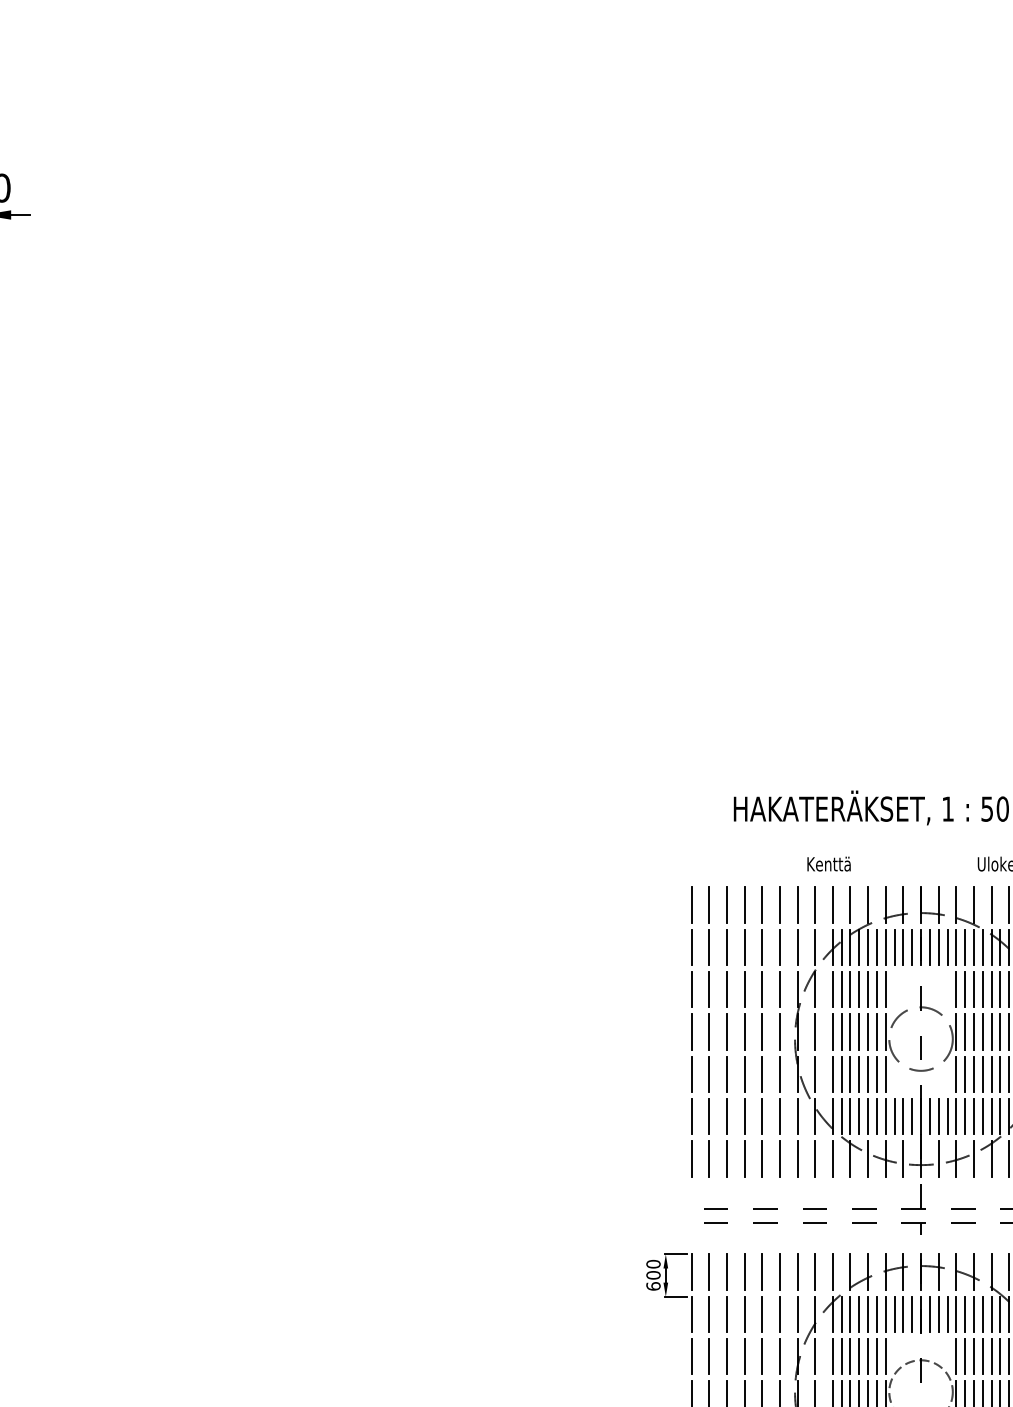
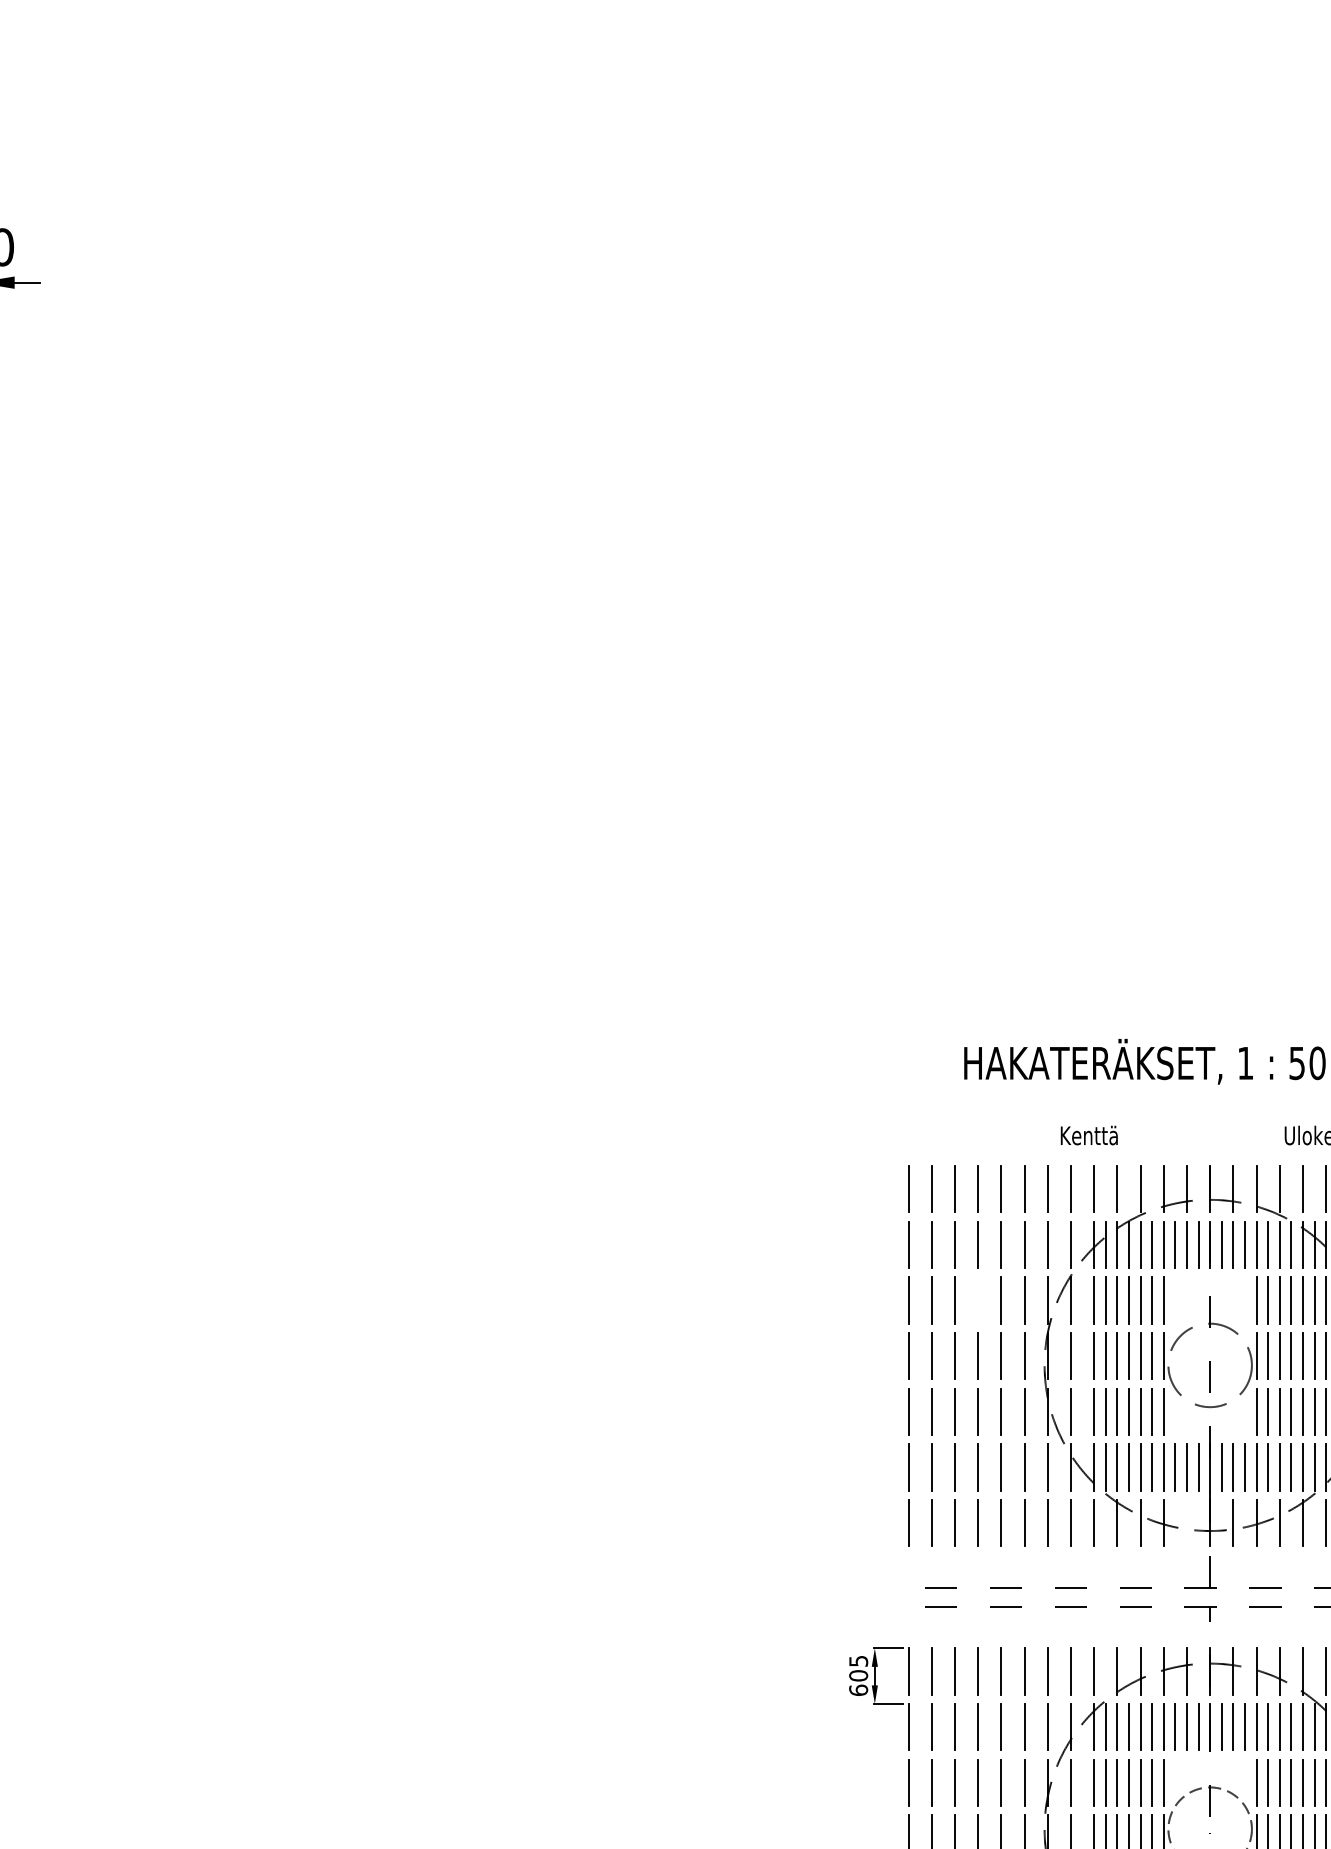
line: (744, 989) -> (978, 1300), removed
line: (903, 1158) -> (1186, 1522), removed
text: (653, 1263) -> (858, 1660), 600 -> 605

